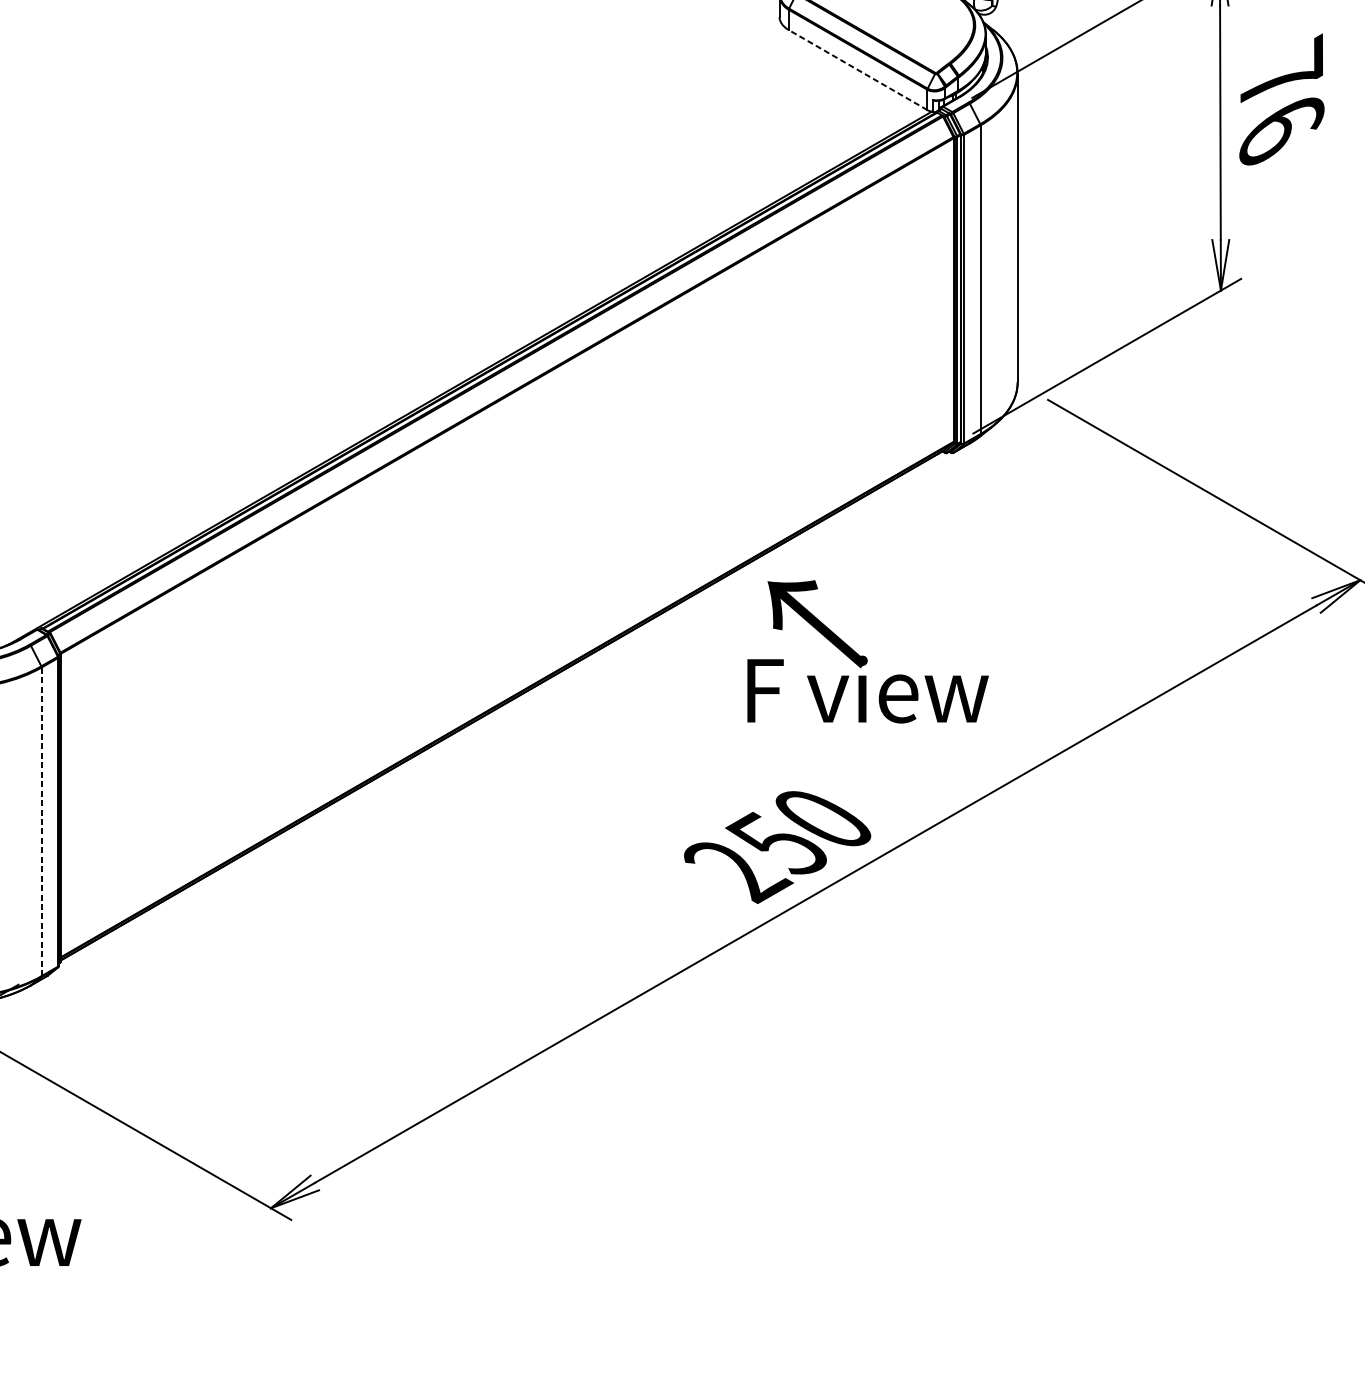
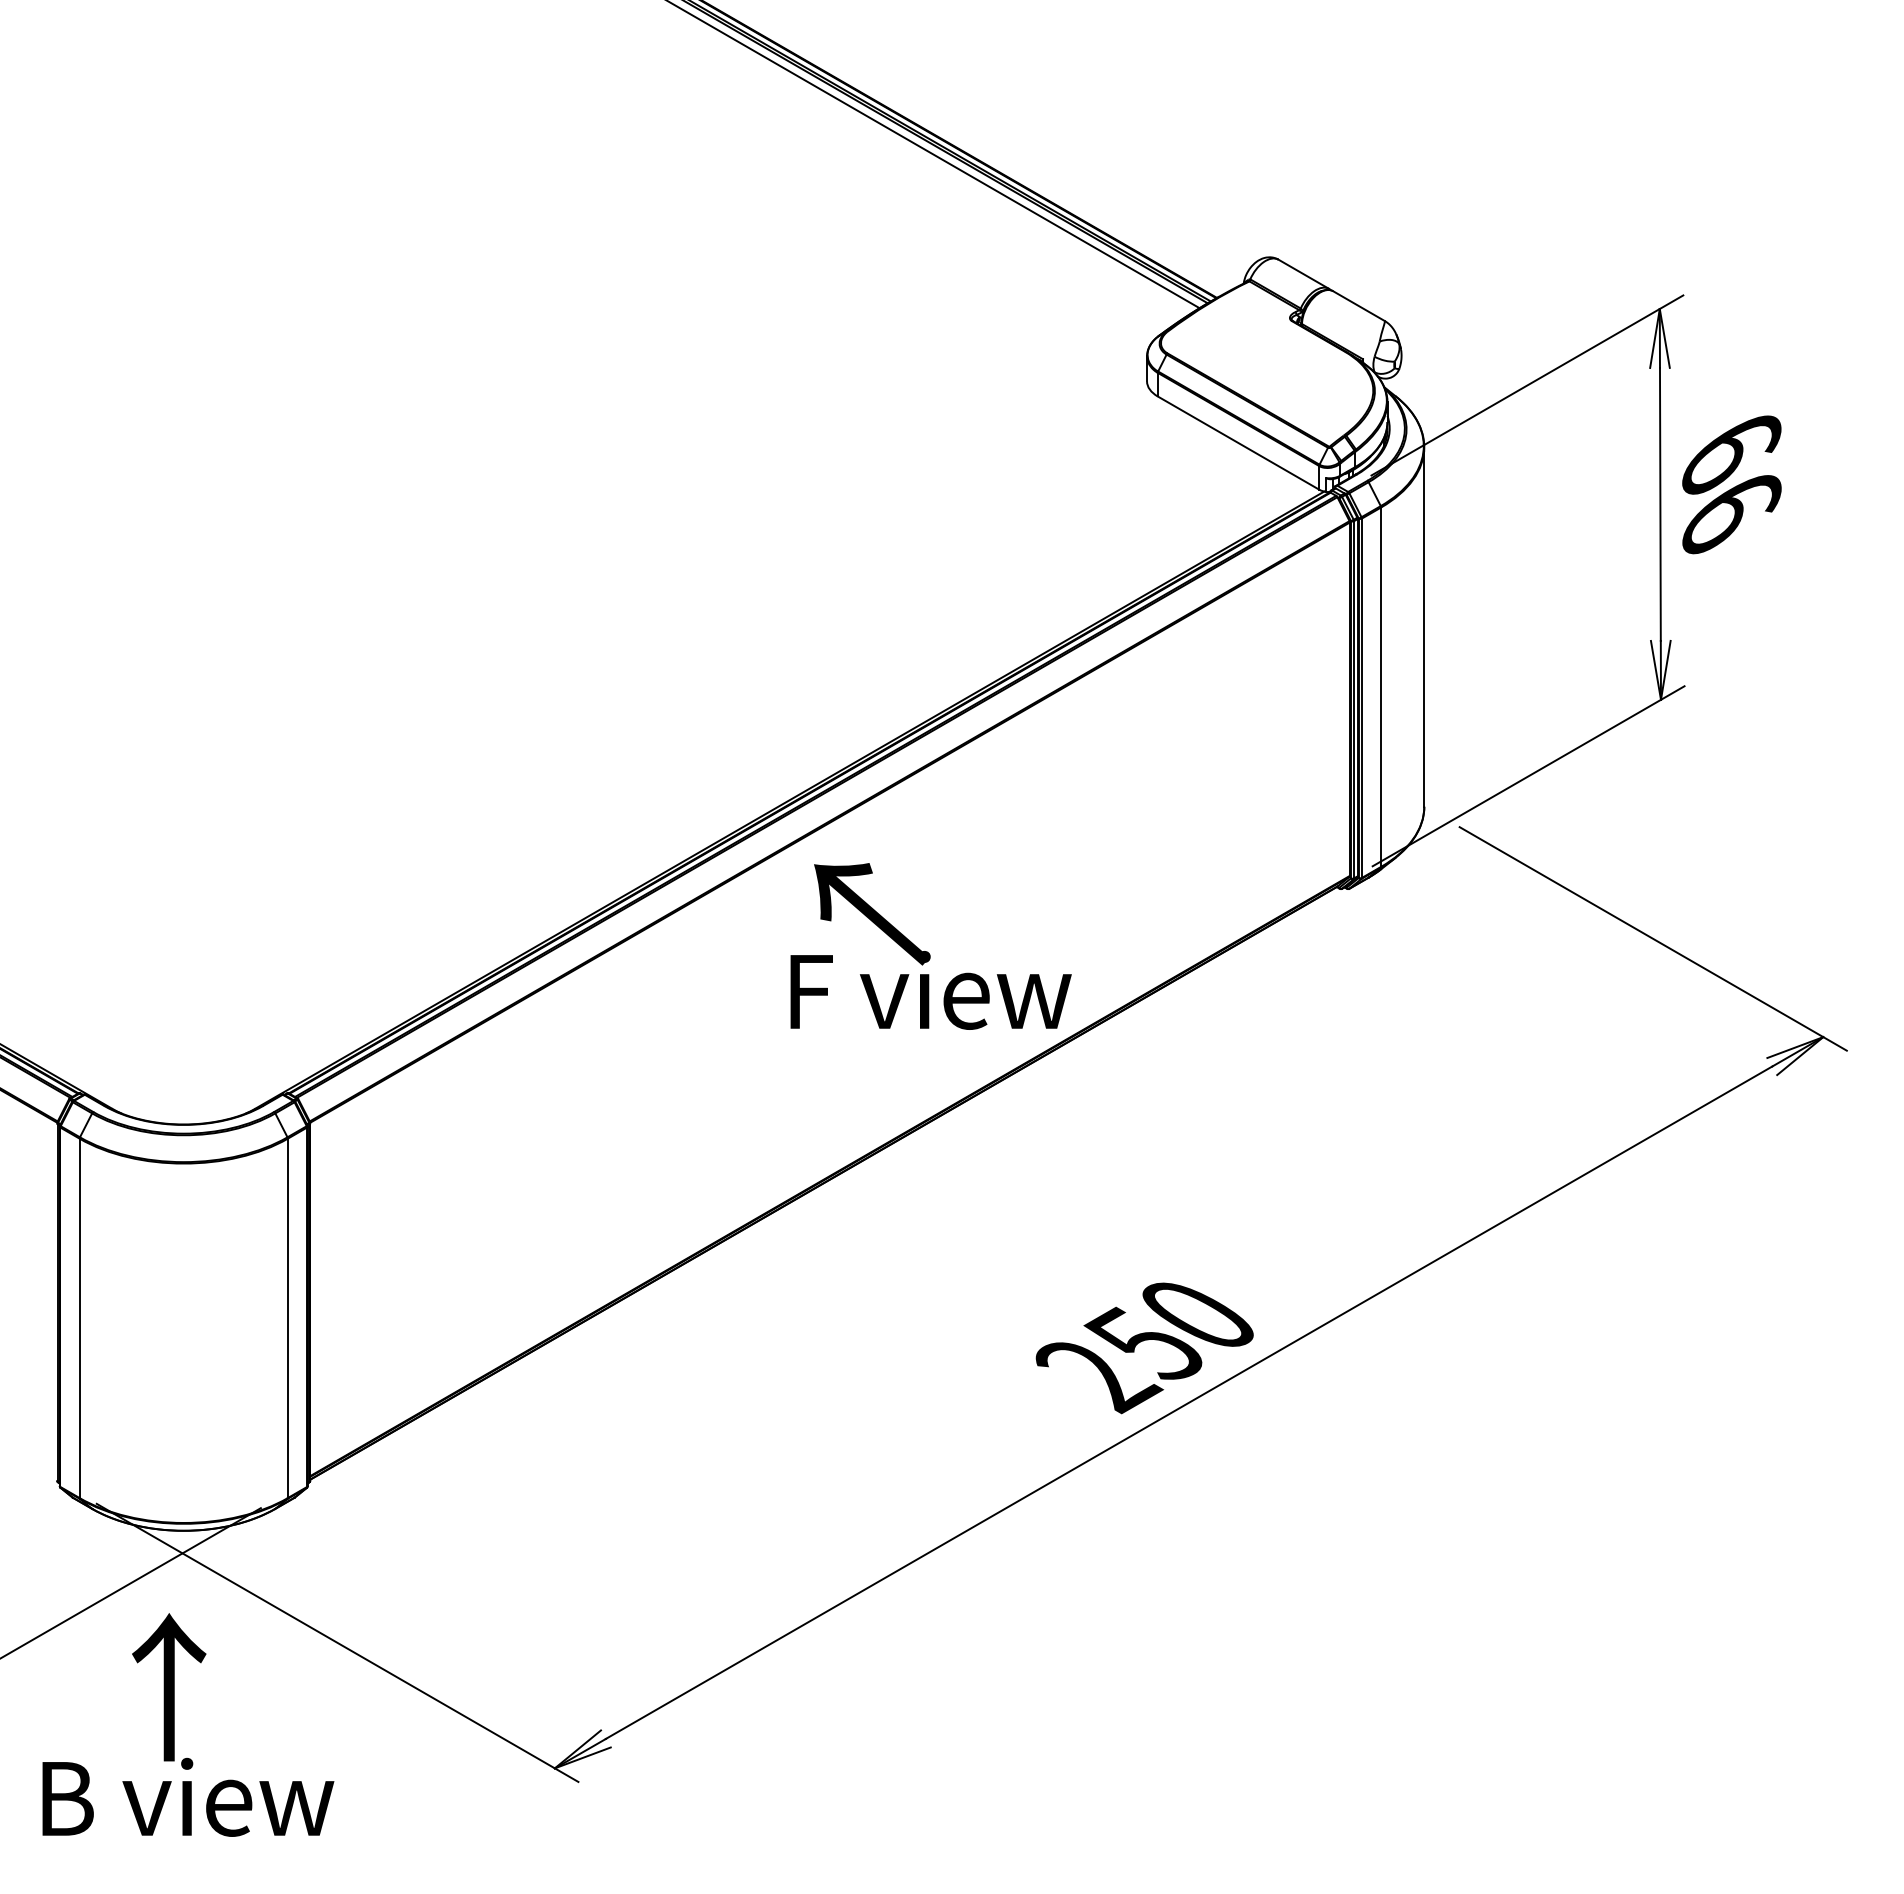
line: (858, 69) -> (1238, 442), dashed -> solid
text: (1281, 73) -> (1731, 447), 76 -> 66
text: (867, 651) -> (930, 946), moved
line: (41, 821) -> (287, 1318), dashed -> solid

